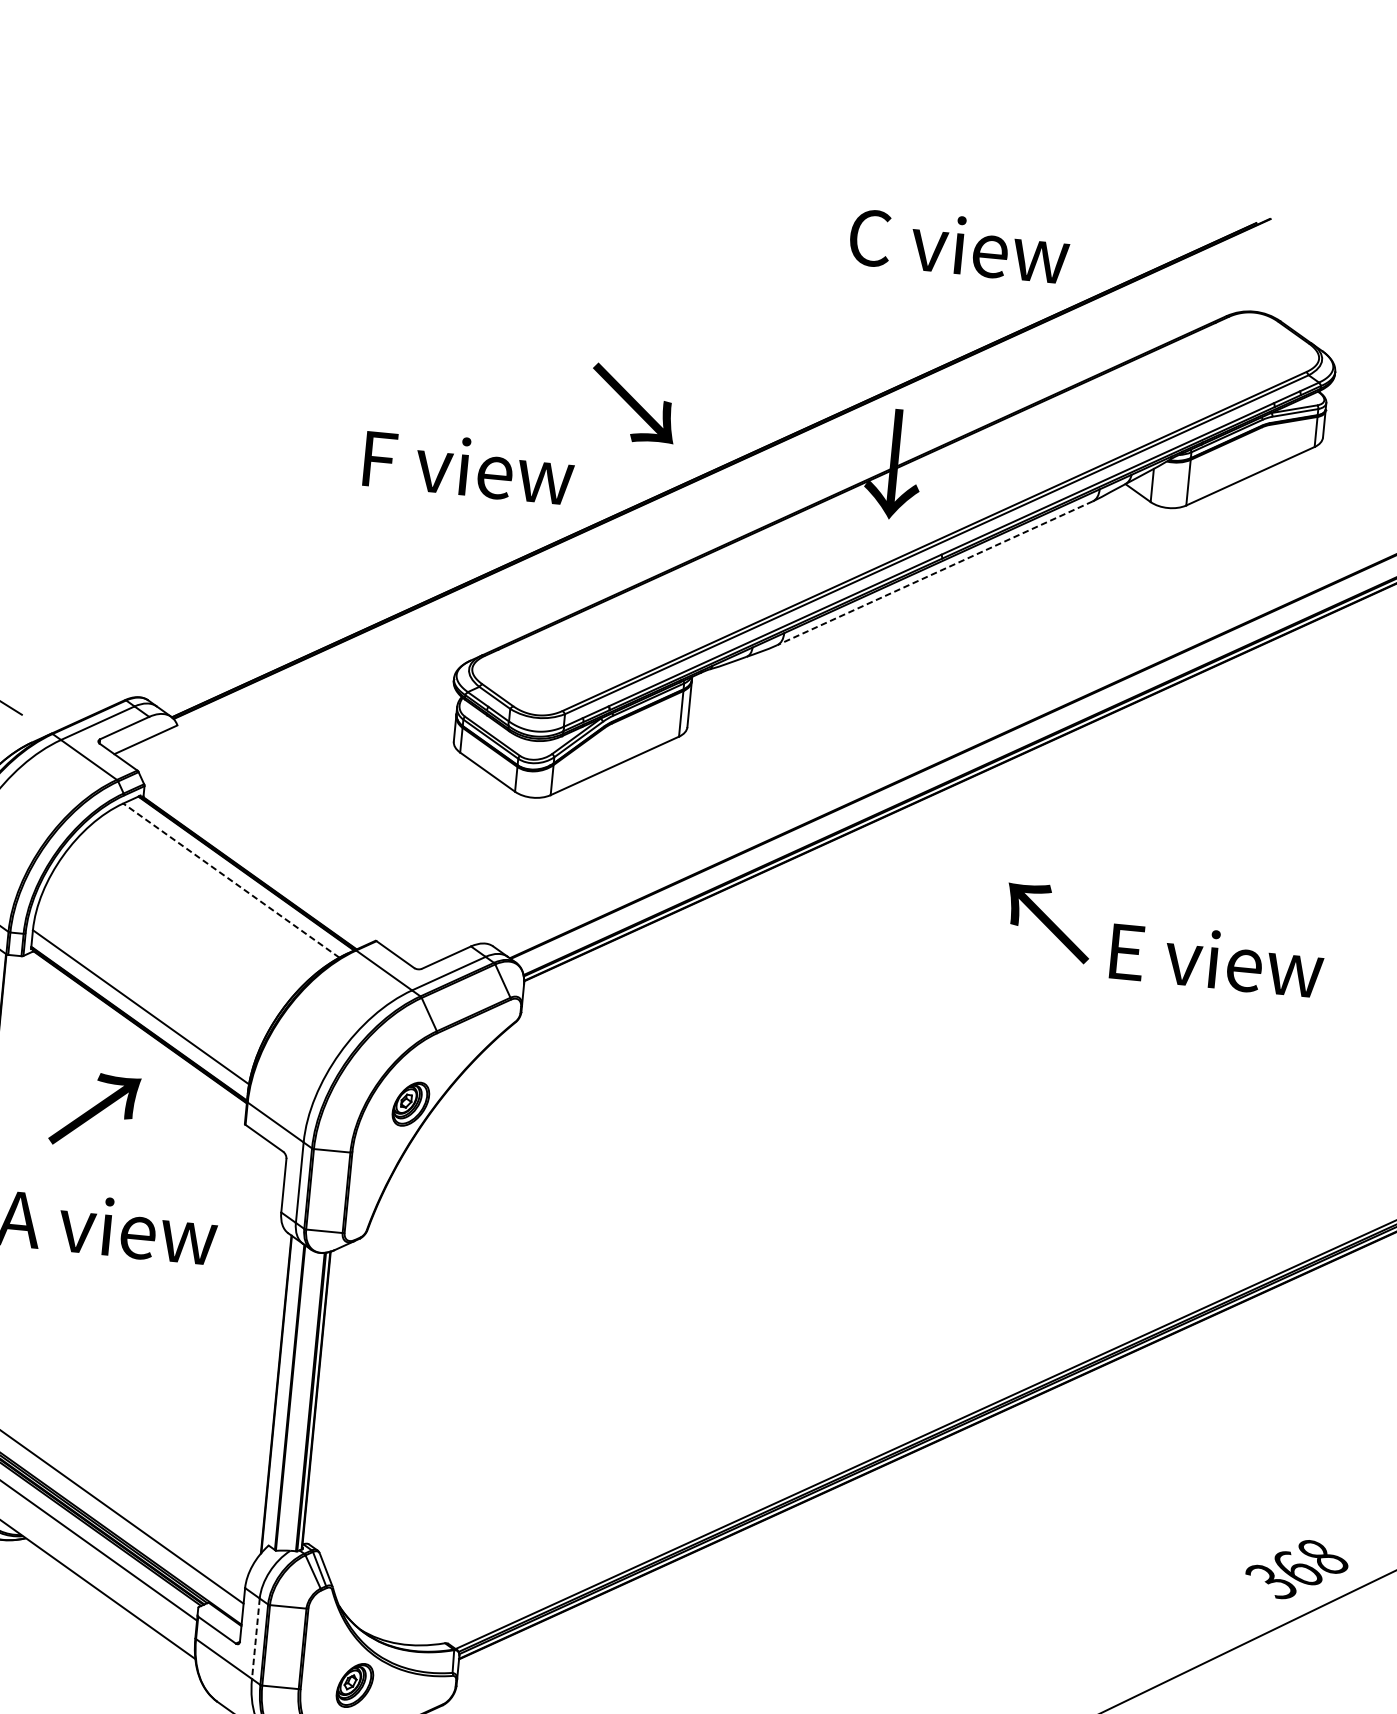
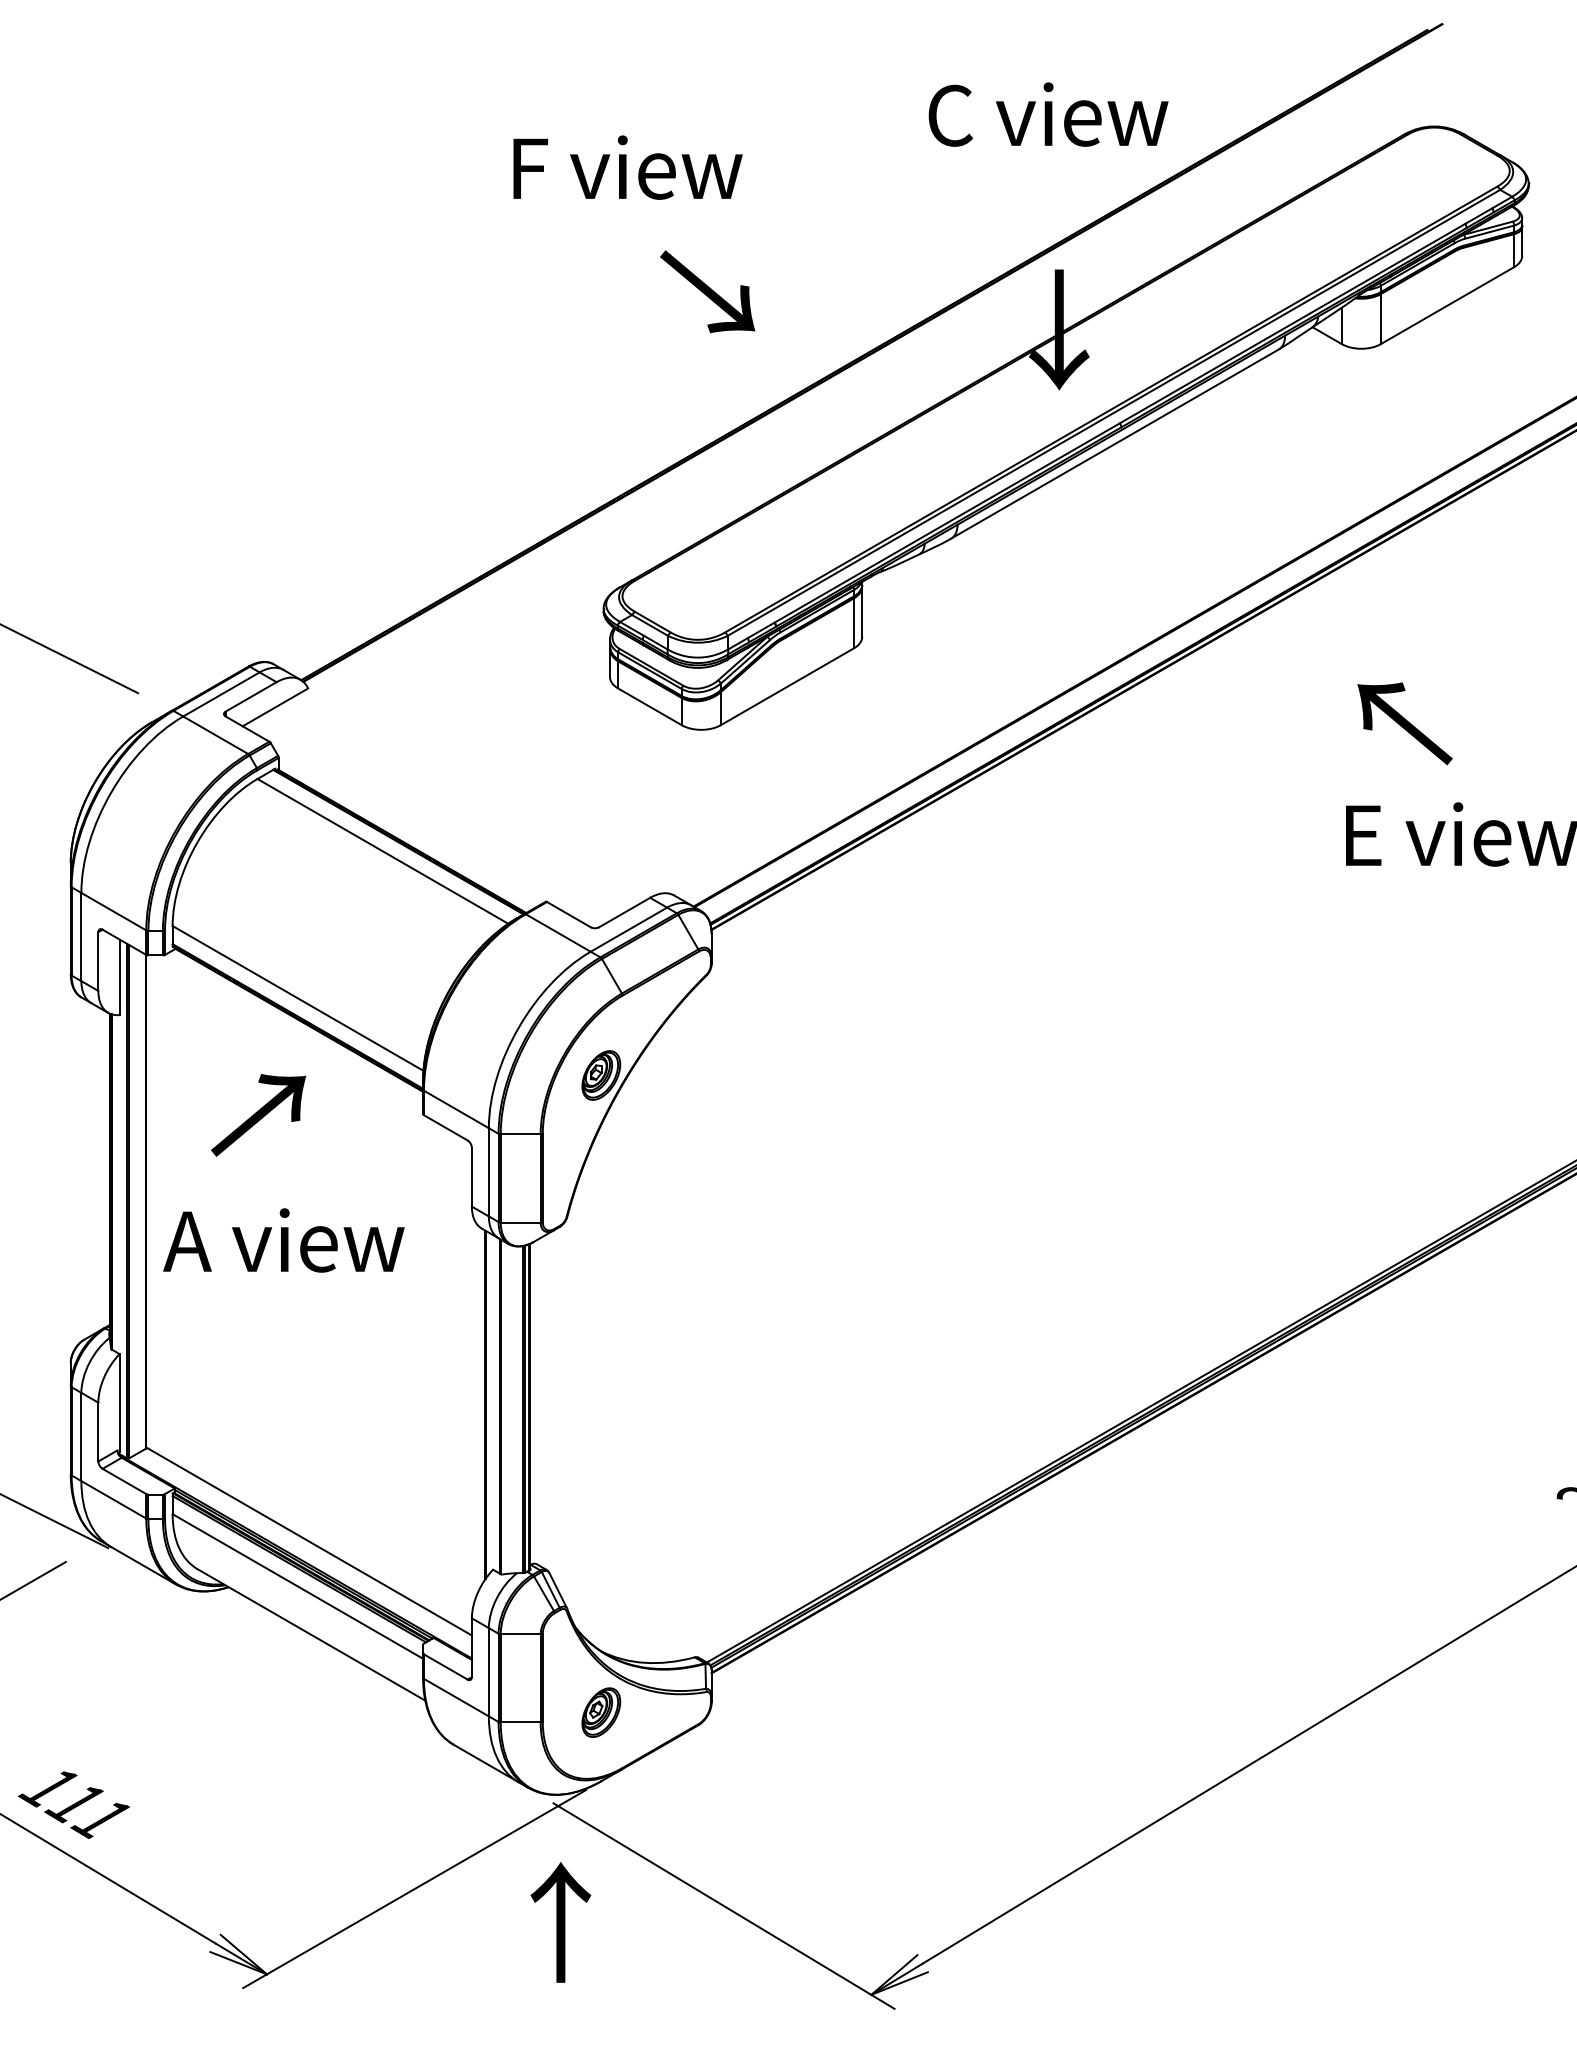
text: (959, 245) -> (1048, 114), moved
text: (633, 403) -> (707, 291), moved
text: (468, 467) -> (627, 167), moved
line: (934, 573) -> (1114, 444), dashed -> solid
line: (230, 880) -> (382, 851), dashed -> solid
text: (1048, 922) -> (1404, 723), moved
line: (255, 1638) -> (488, 1672), dashed -> solid

